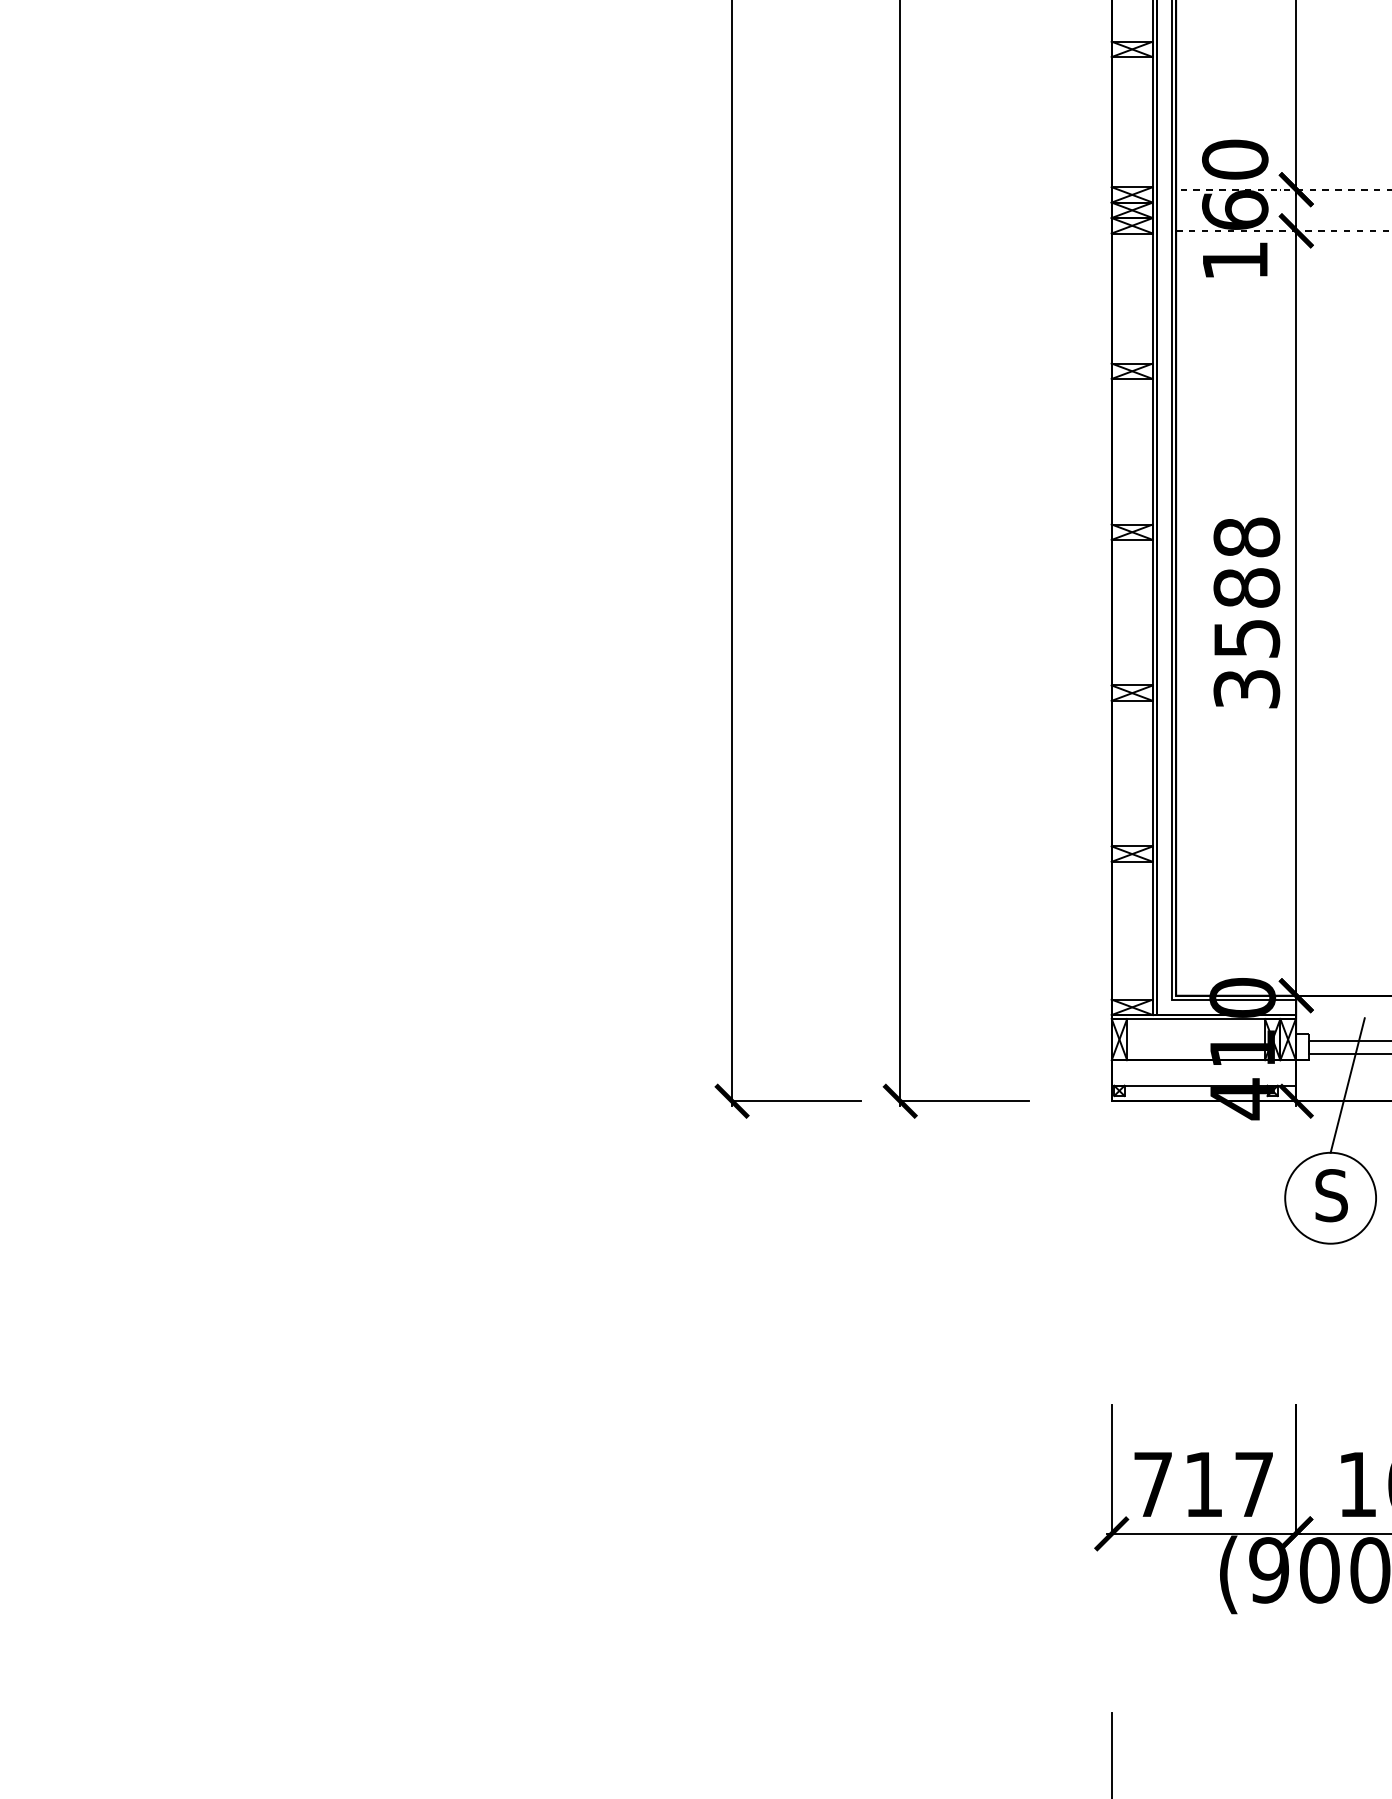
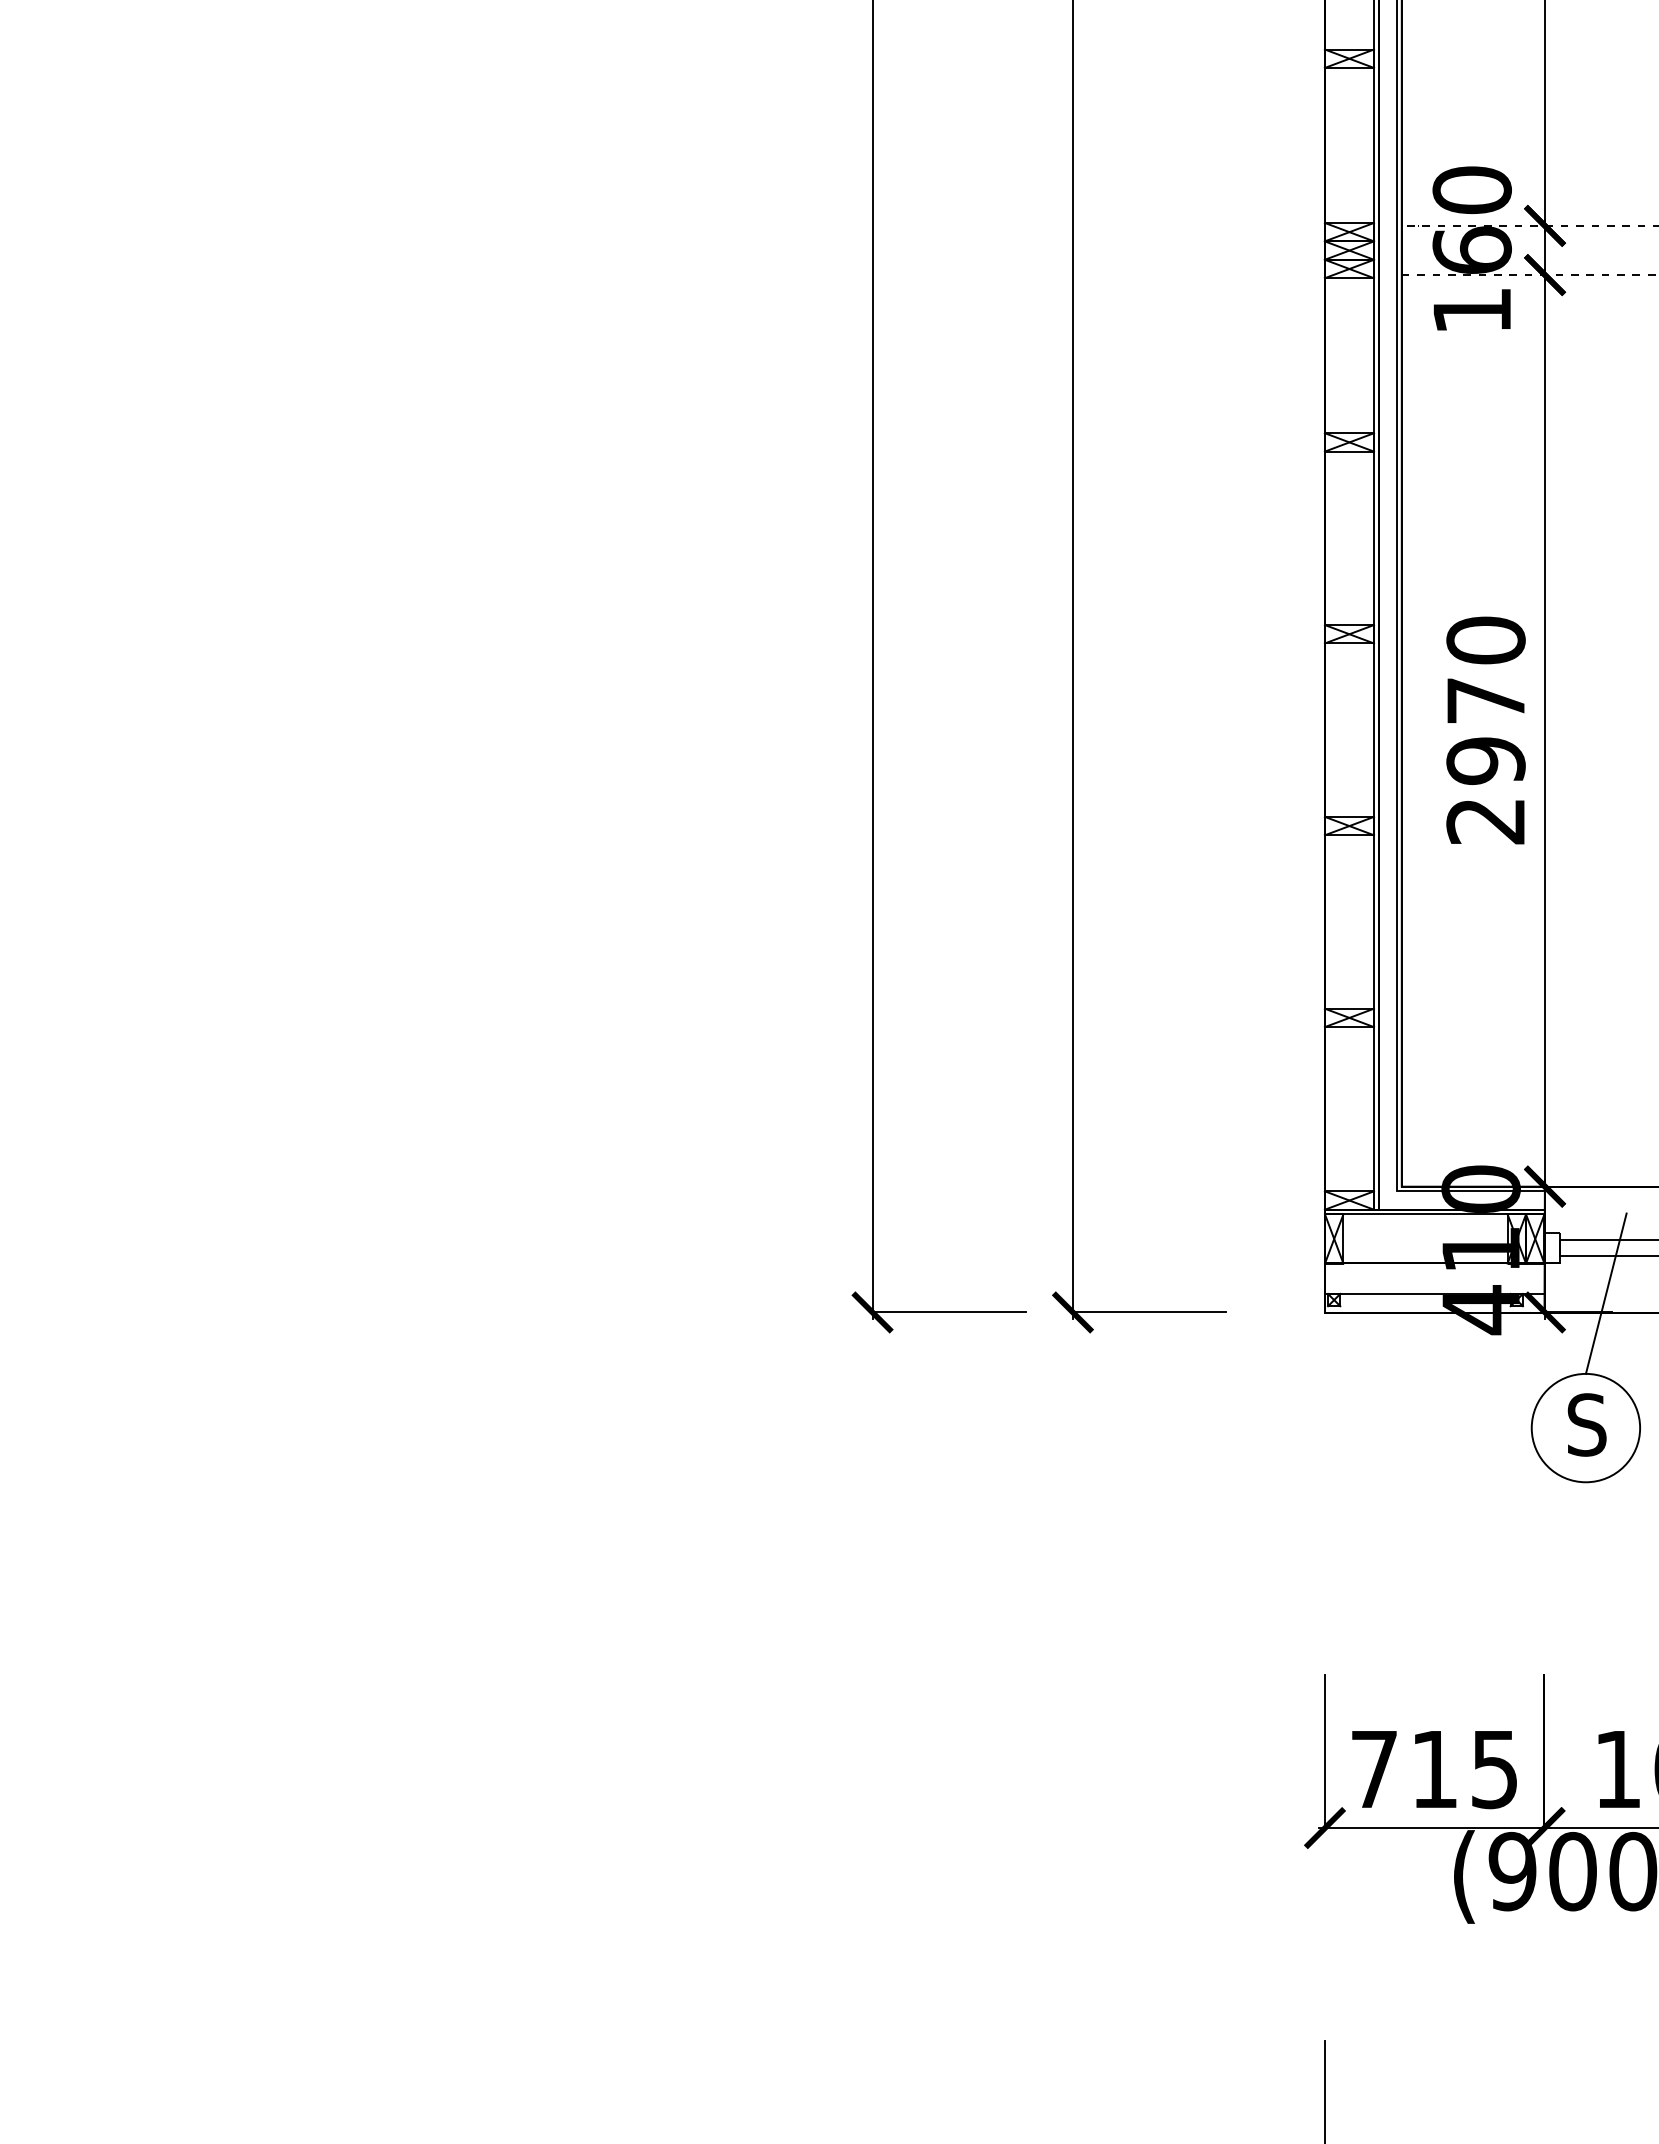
text: (1246, 612) -> (1485, 729), 3588 -> 2970
text: (1253, 1484) -> (1493, 1769), 717 -> 715

